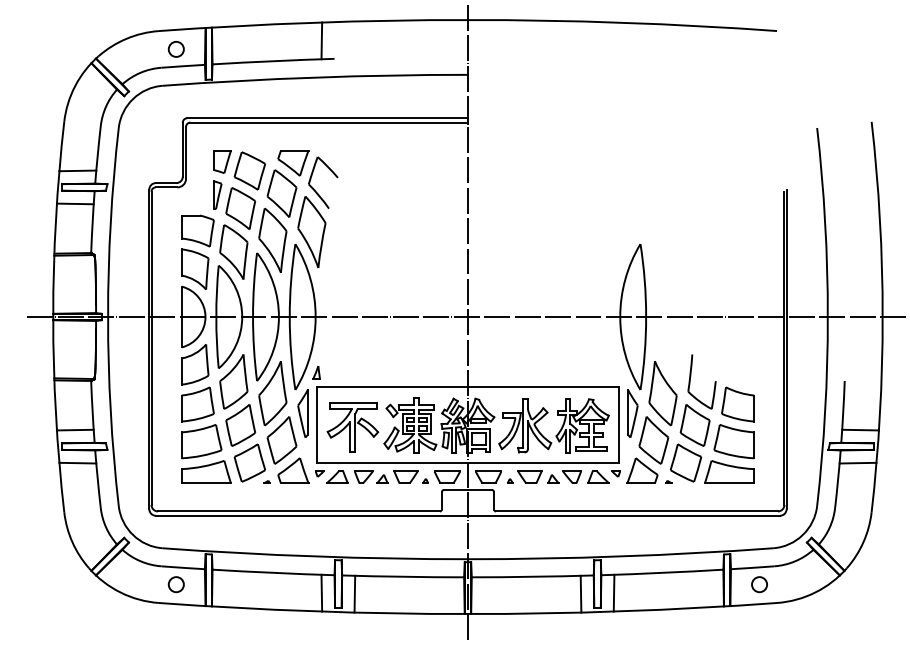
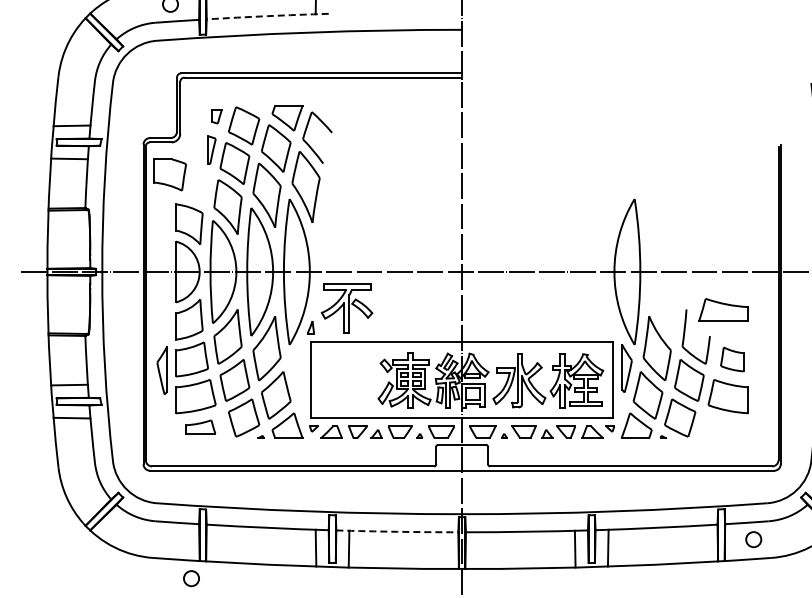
arc: (273, 61) -> (267, 16), solid -> dashed
part: (222, 161) -> (216, 116), size x0.6
part: (197, 230) -> (169, 174), moved
part: (737, 404) -> (731, 359), size x0.7
part: (302, 413) -> (161, 370), moved
part: (352, 427) -> (346, 308), moved
part: (206, 471) -> (200, 426), size x0.6
part: (729, 471) -> (723, 309), moved
arc: (403, 576) -> (397, 531), solid -> dashed
circle: (175, 584) -> (190, 578), moved

